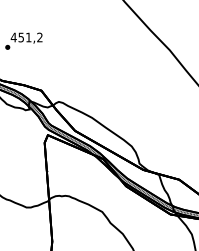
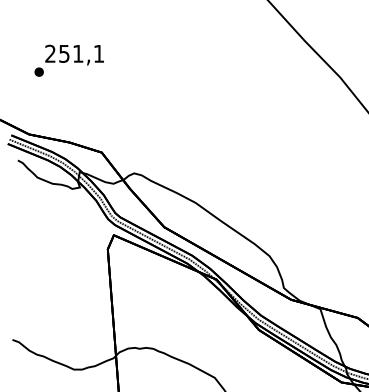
text: (26, 37) -> (74, 53), 451,2 -> 251,1

